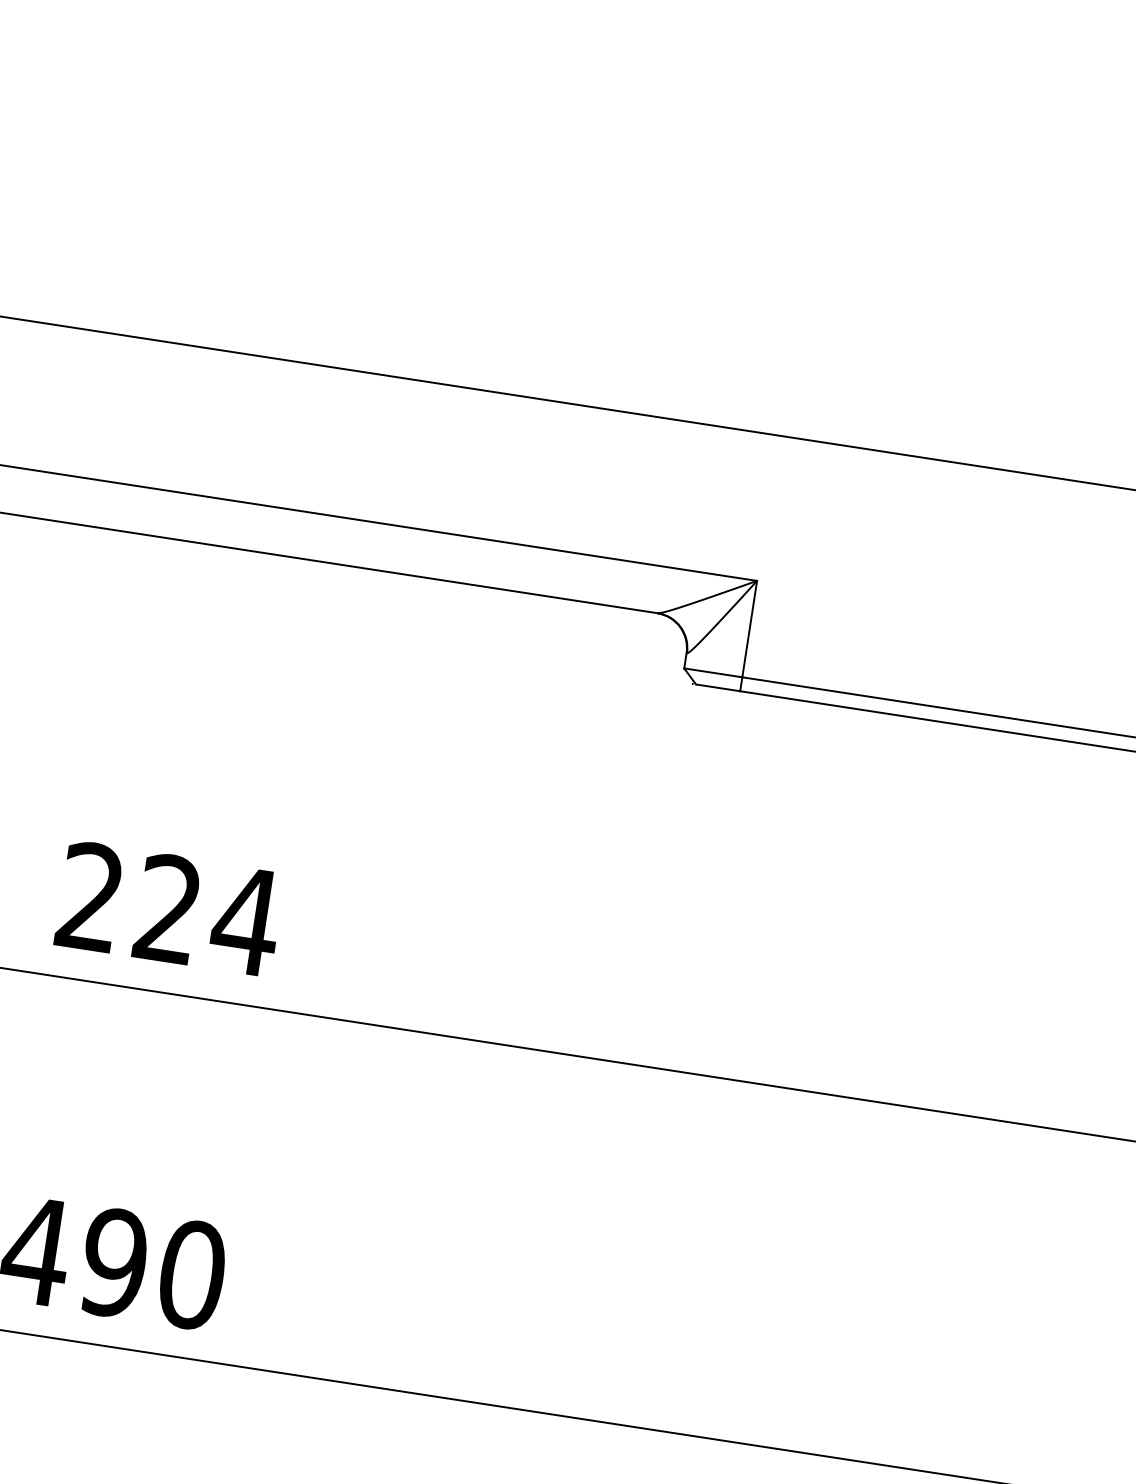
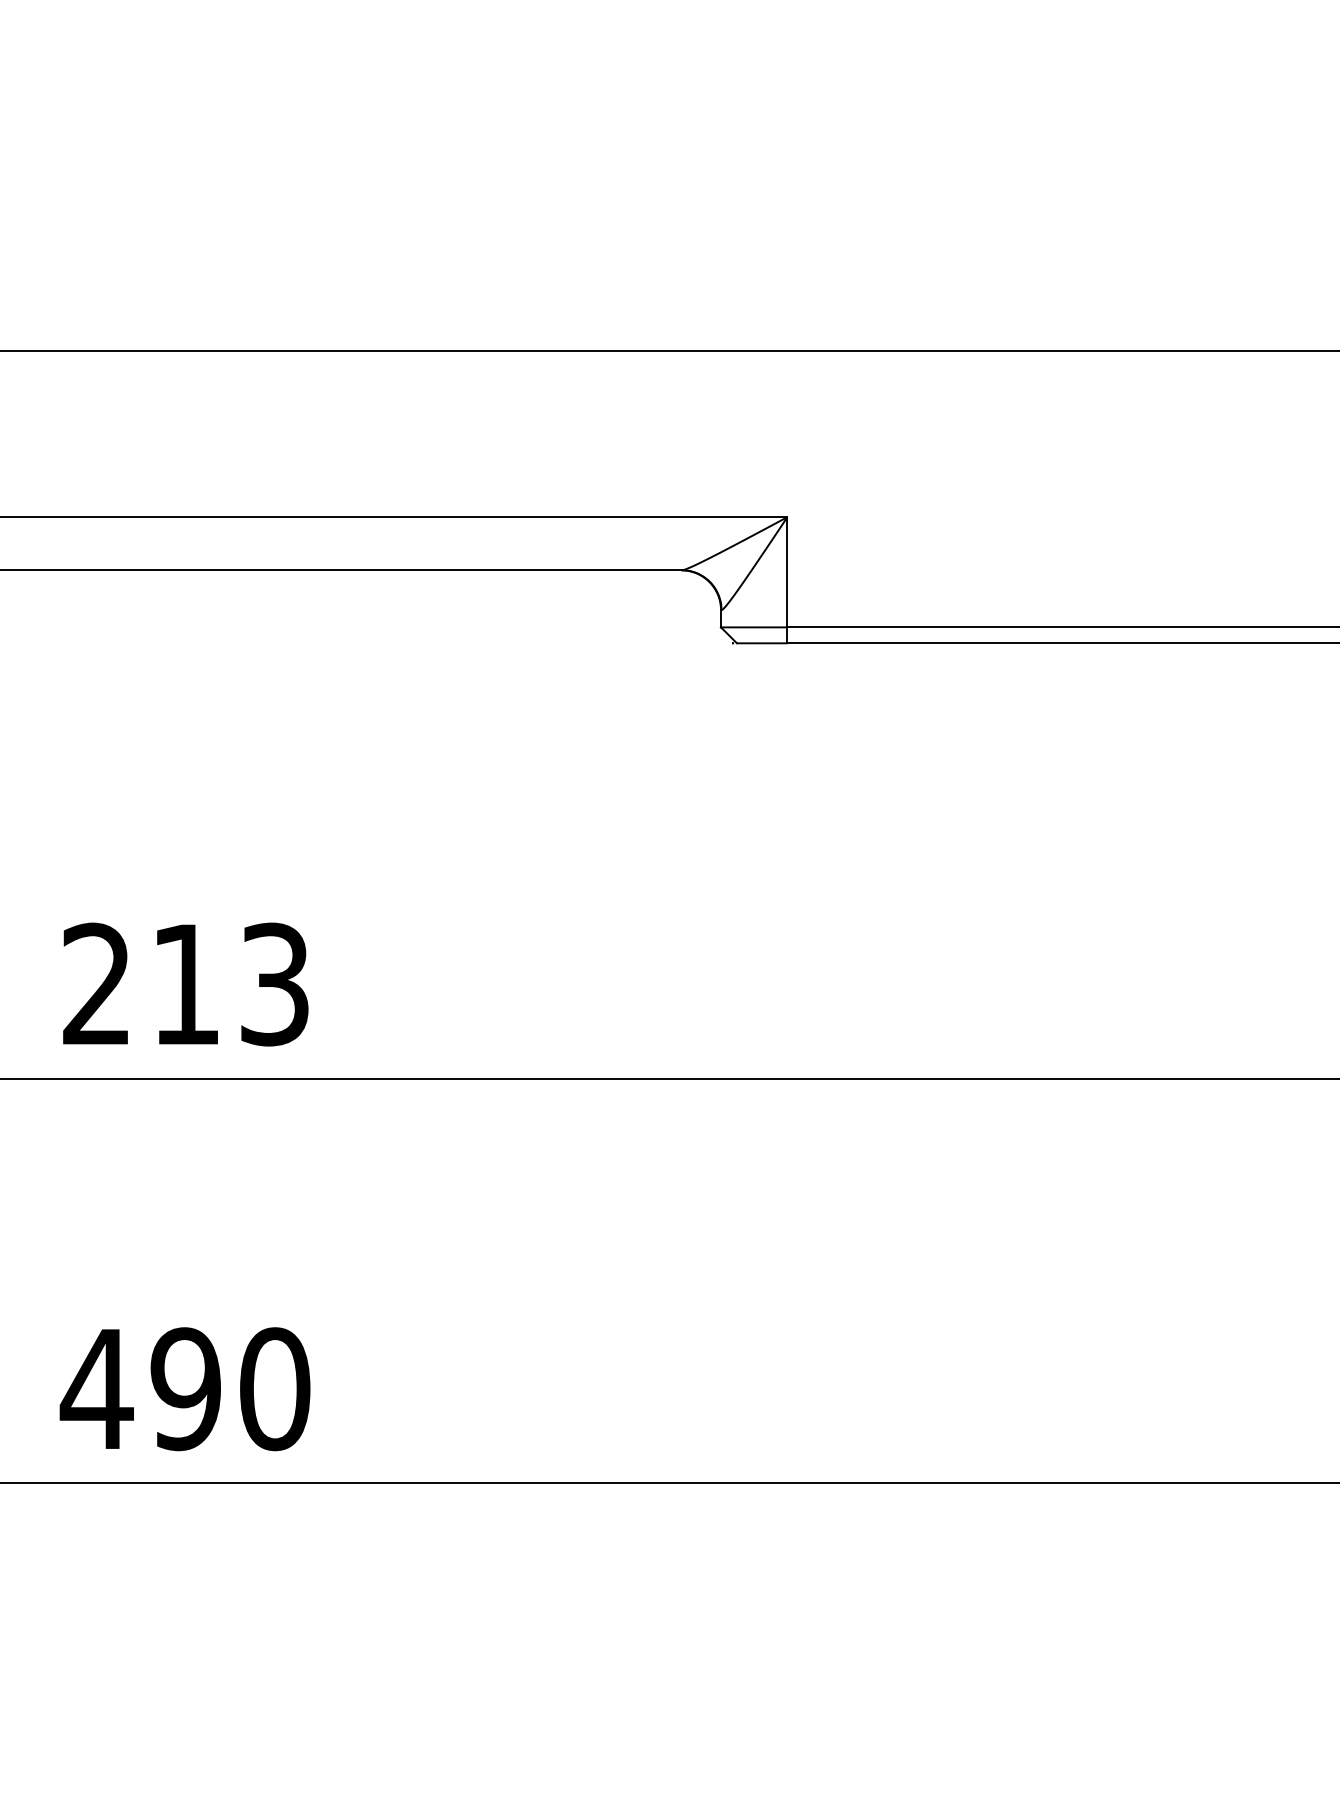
text: (208, 915) -> (231, 984), 224 -> 213

